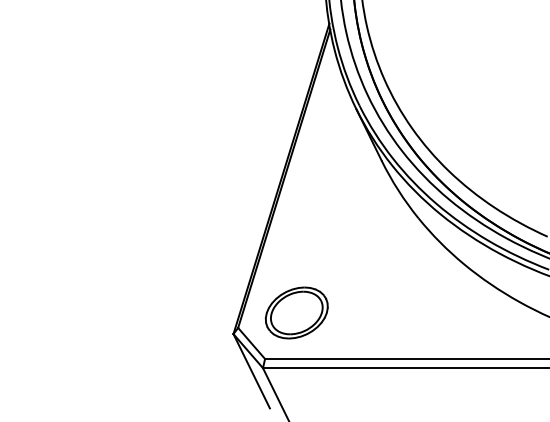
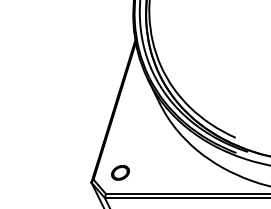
part: (296, 312) -> (120, 172), size x0.6

